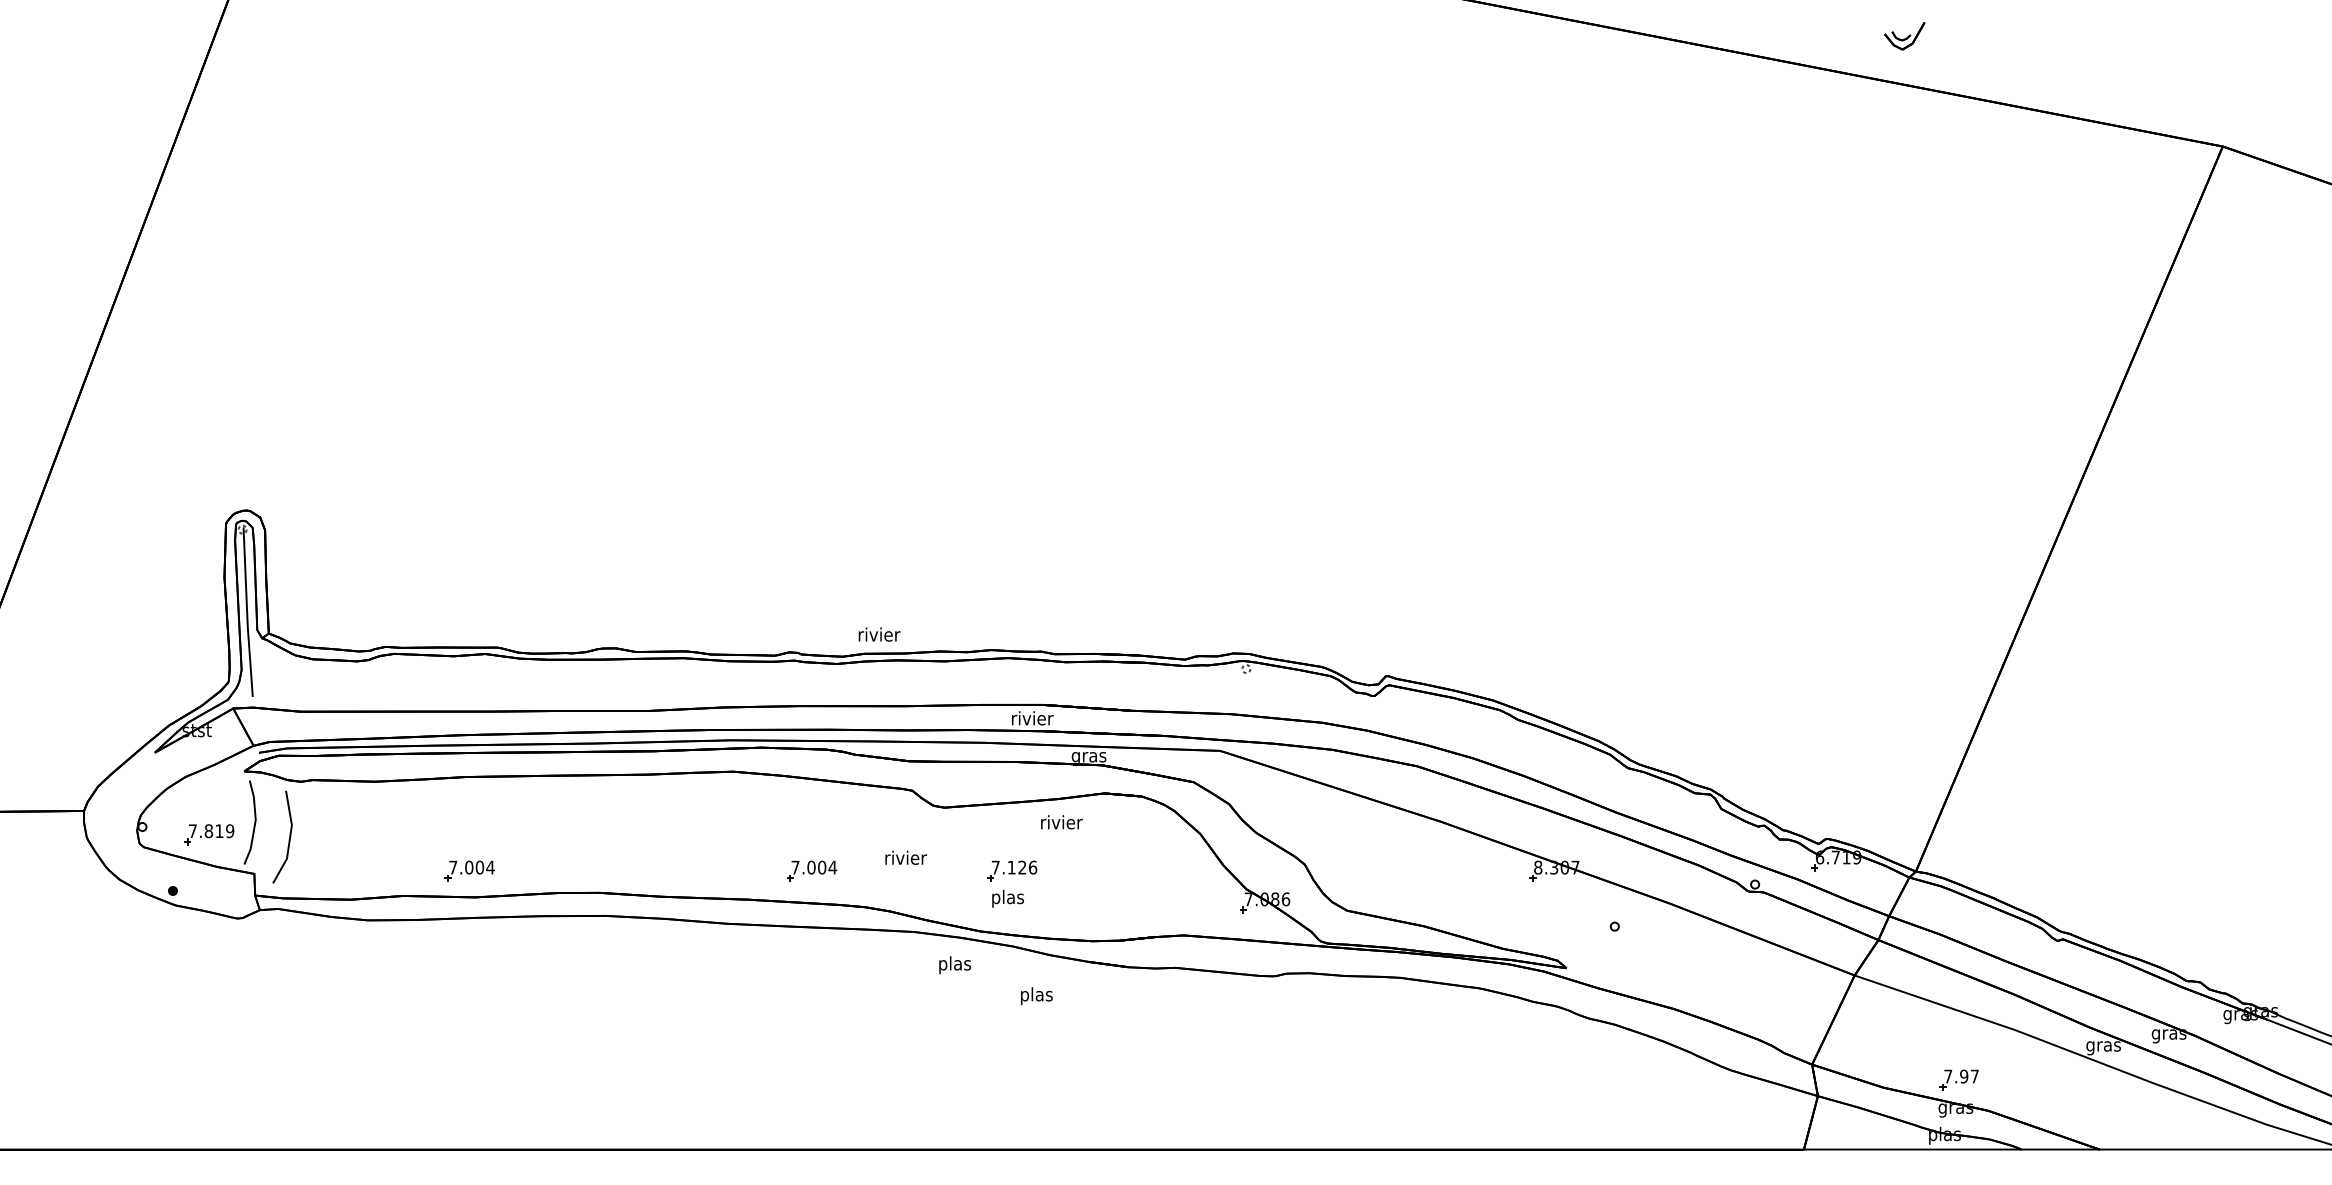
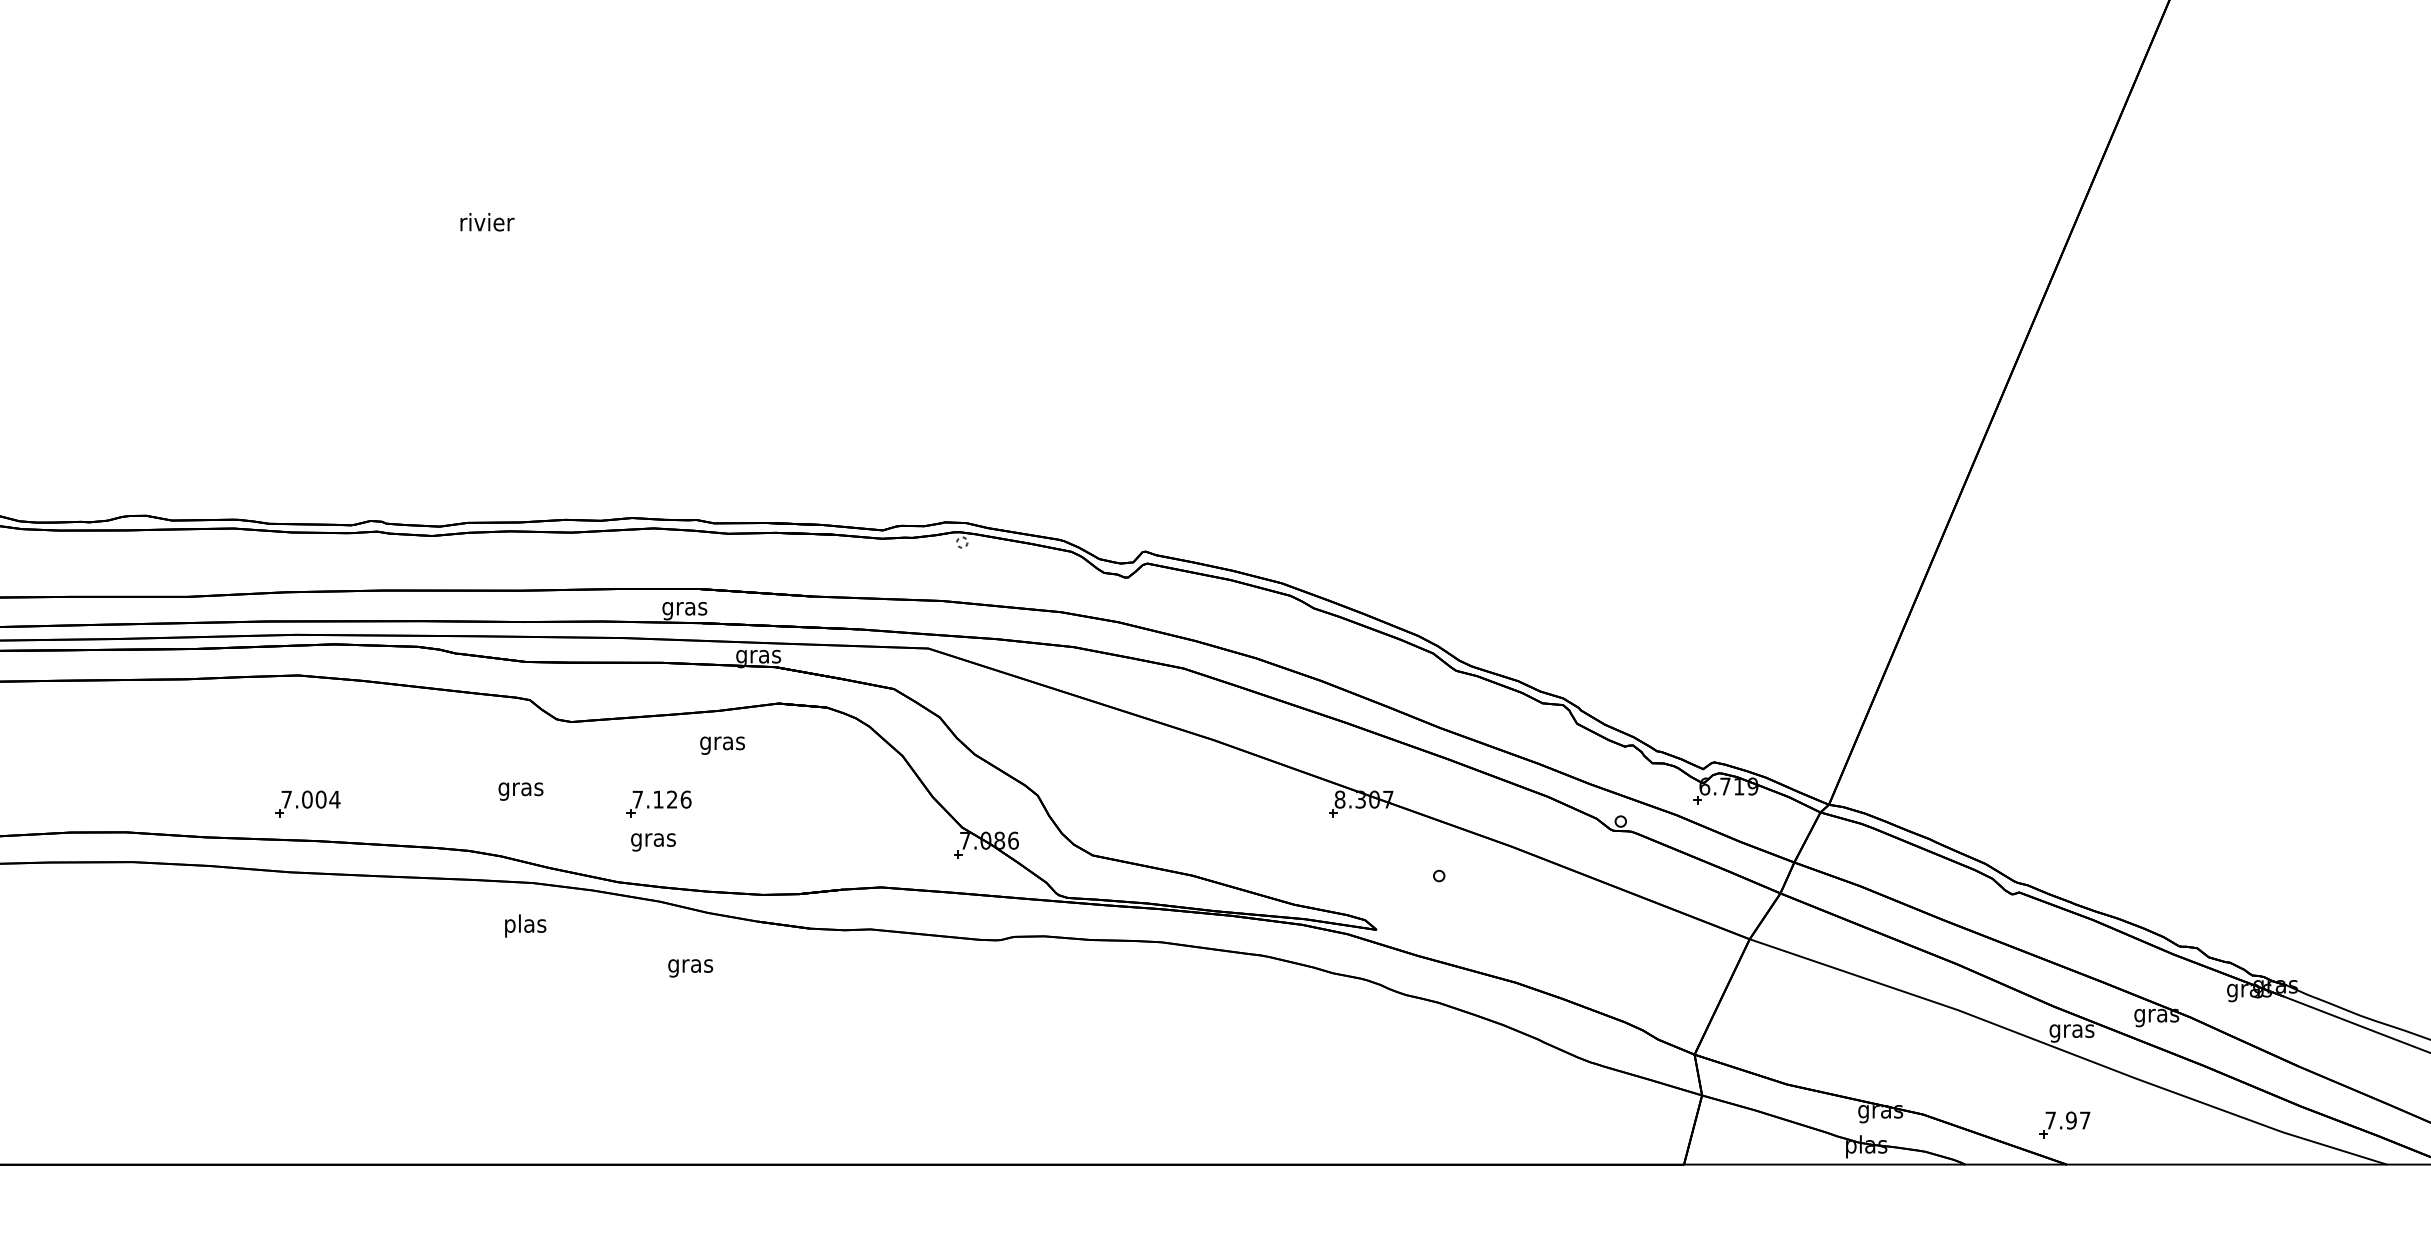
text: (879, 634) -> (487, 222), moved
text: (1032, 720) -> (685, 609), rivier -> gras
text: (1061, 824) -> (722, 743), rivier -> gras
text: (906, 859) -> (522, 789), rivier -> gras
part: (812, 870) -> (308, 803), moved
text: (1007, 898) -> (653, 839), plas -> gras
text: (955, 965) -> (526, 926), moved
text: (1036, 996) -> (690, 966), plas -> gras
part: (1958, 1079) -> (2064, 1124), moved

